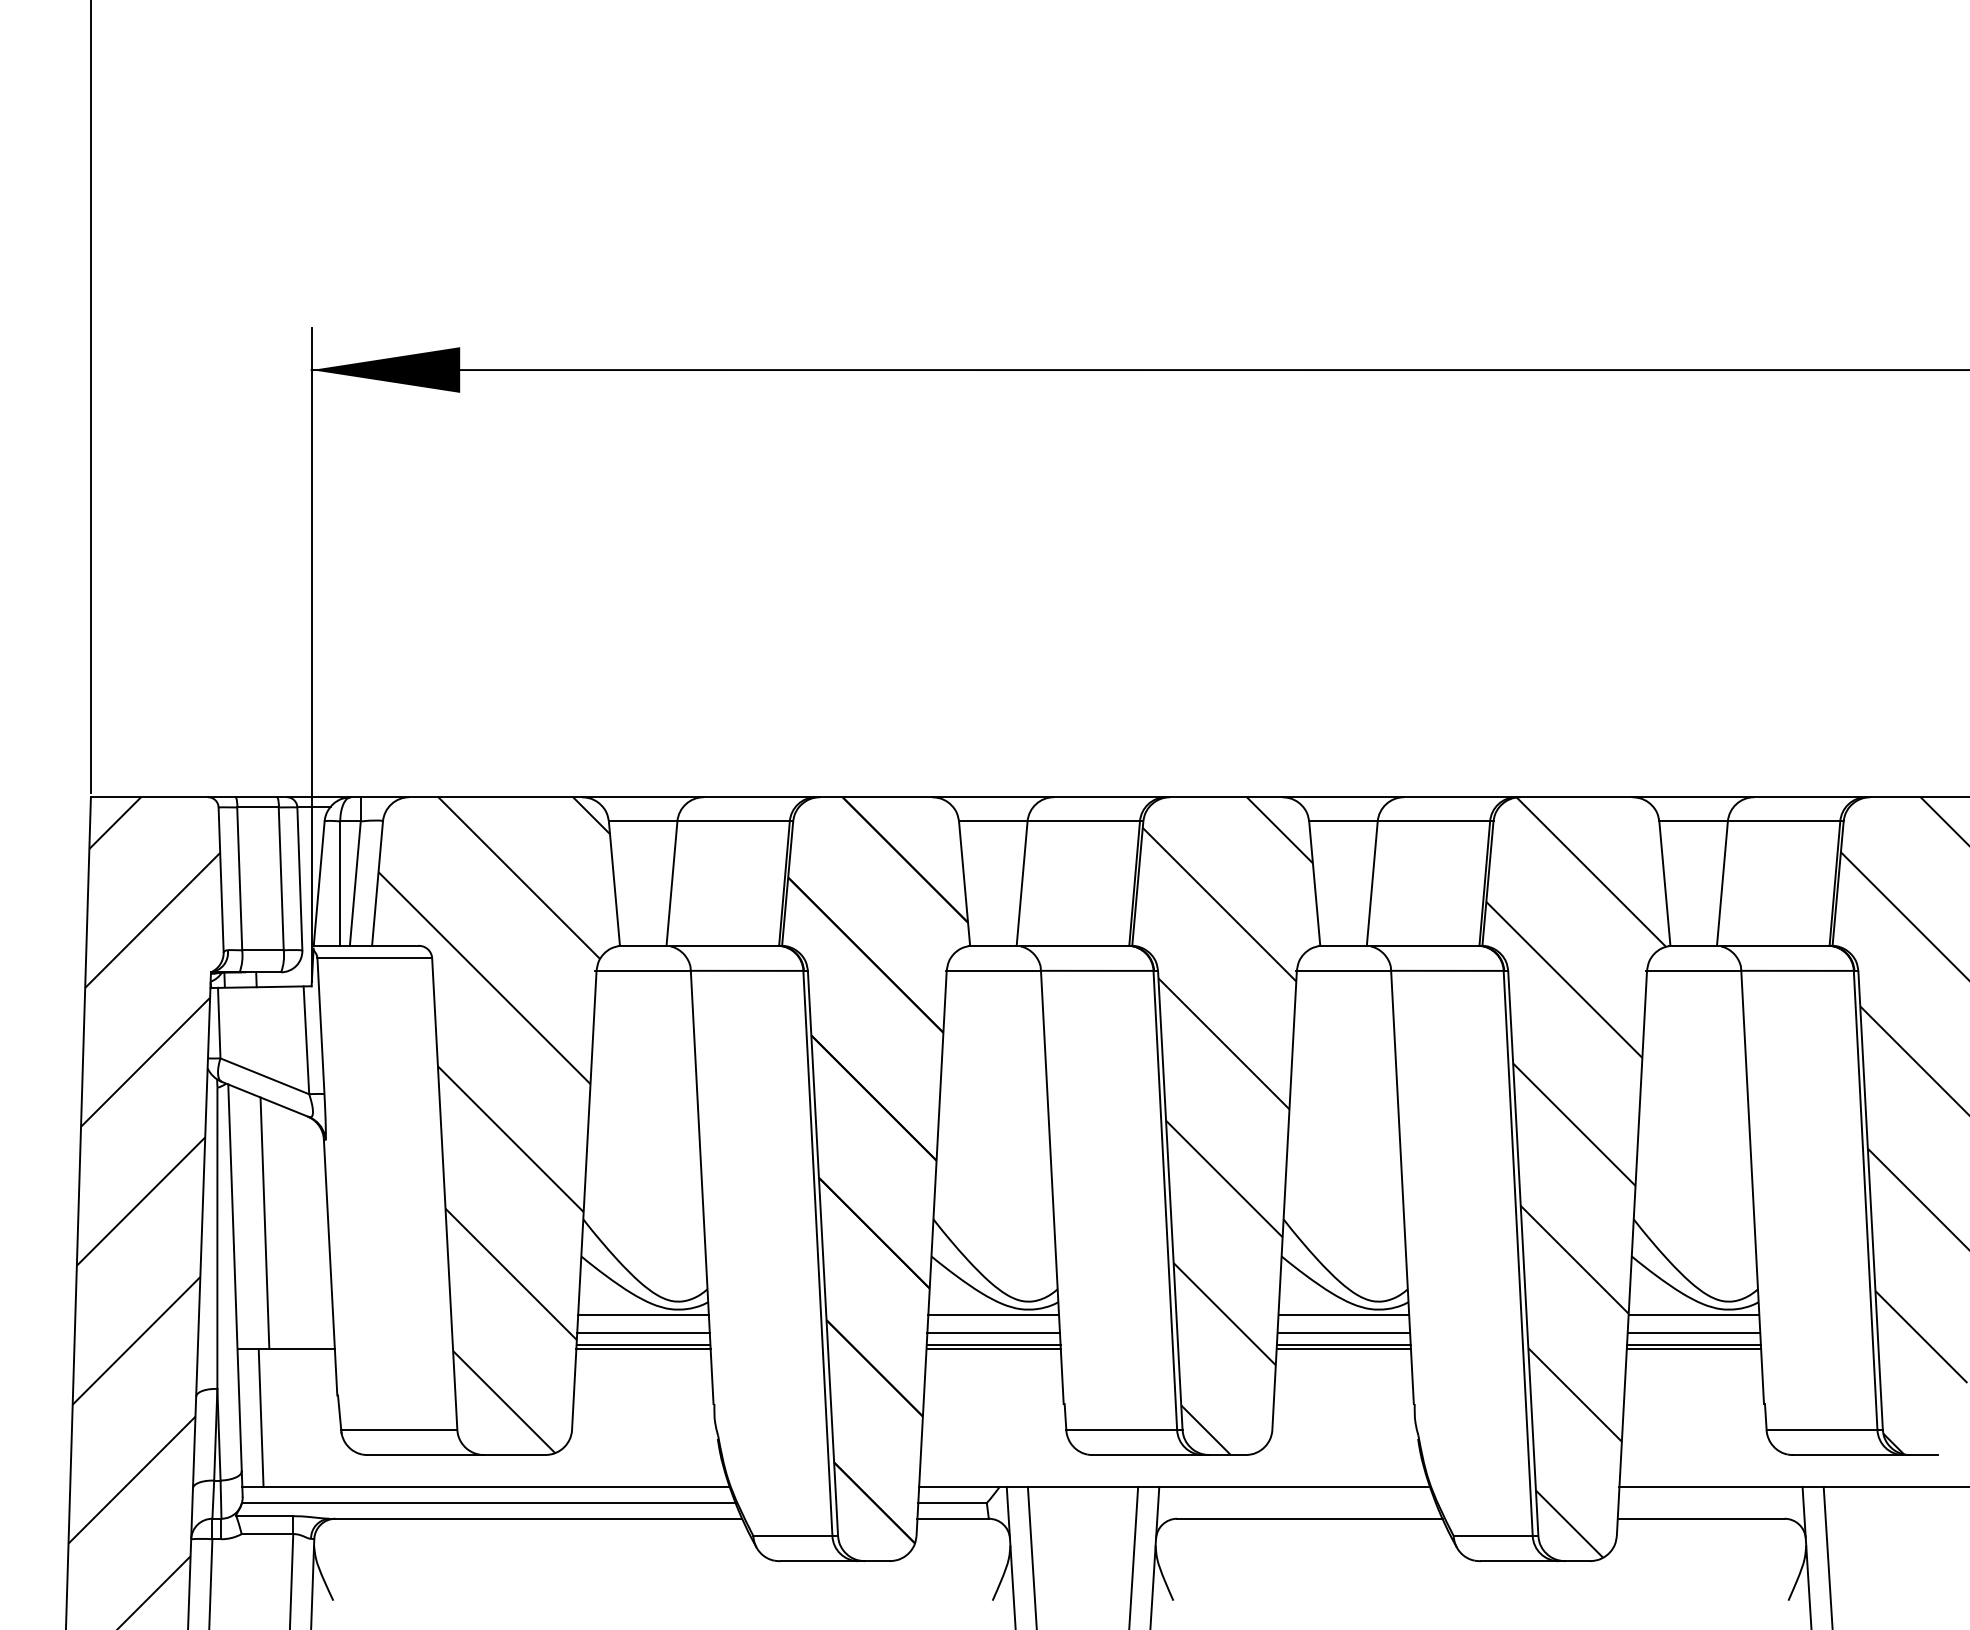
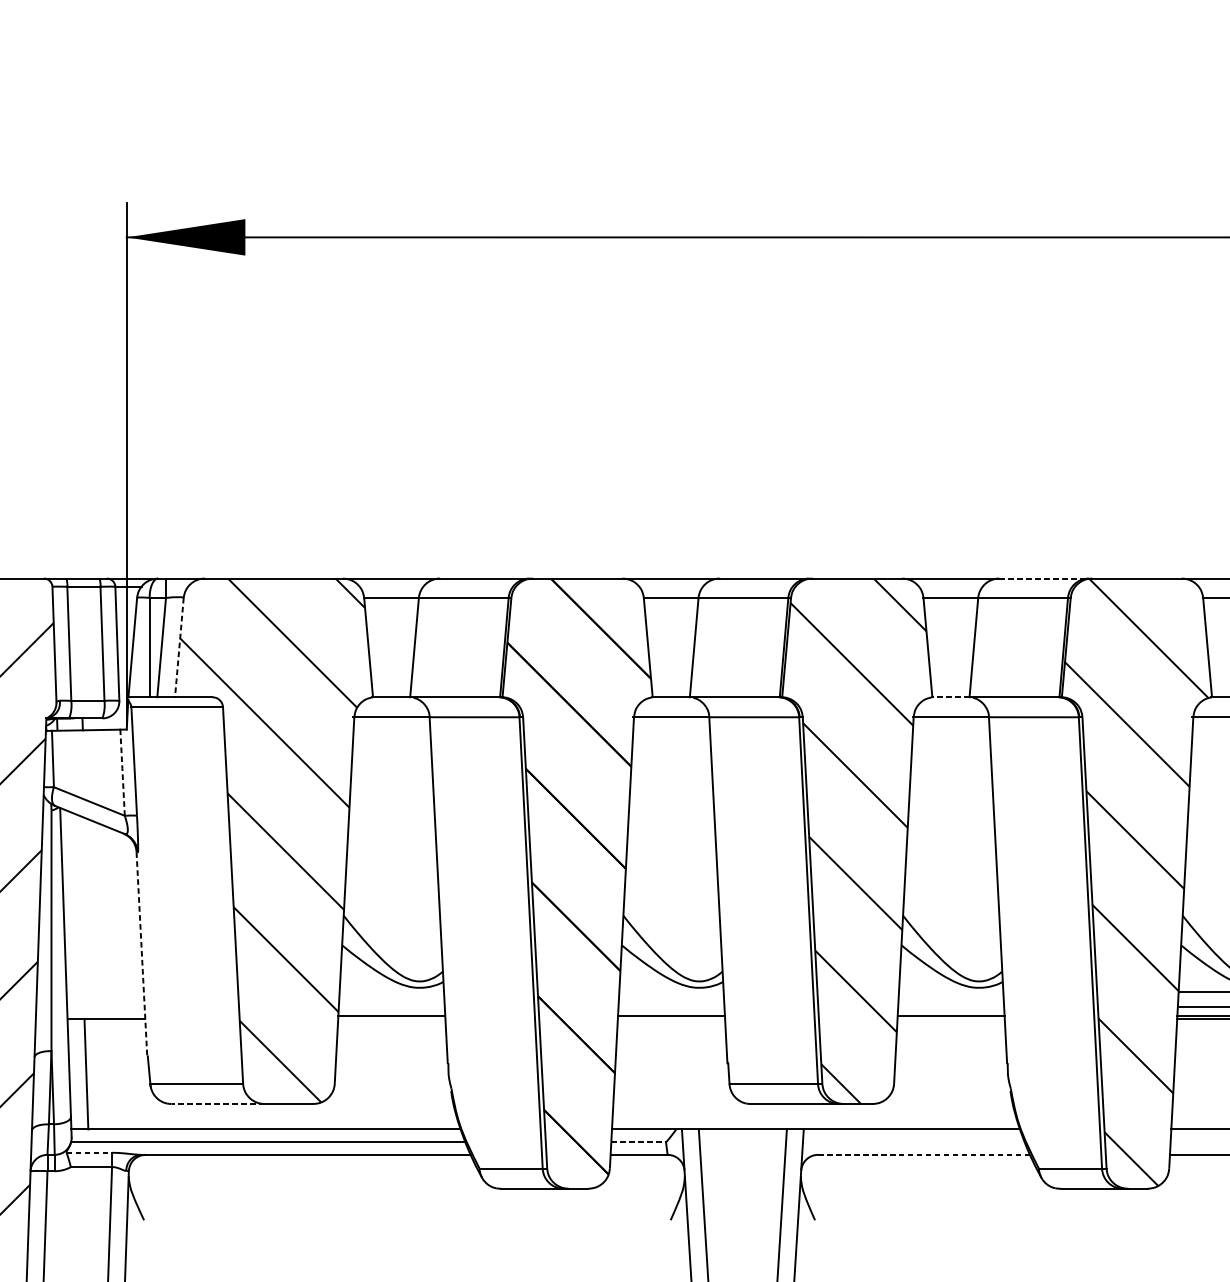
line: (1460, 797) -> (1044, 578), solid -> dashed
line: (377, 884) -> (179, 648), solid -> dashed
line: (1342, 945) -> (950, 696), solid -> dashed
line: (306, 1039) -> (122, 772), solid -> dashed
line: (264, 1222) -> (89, 918), removed
line: (330, 1267) -> (141, 954), solid -> dashed
line: (643, 1314) -> (391, 991), removed
line: (993, 1314) -> (671, 991), removed
line: (1343, 1314) -> (950, 991), removed
line: (643, 1333) -> (391, 1006), removed
line: (993, 1333) -> (671, 1006), removed
line: (1343, 1333) -> (950, 1006), removed
line: (643, 1348) -> (391, 1018), removed
line: (993, 1348) -> (671, 1018), removed
line: (1343, 1348) -> (950, 1018), removed
line: (425, 1455) -> (217, 1104), solid -> dashed
line: (953, 1503) -> (639, 1142), solid -> dashed
line: (265, 1516) -> (89, 1153), solid -> dashed
line: (1310, 1518) -> (924, 1154), solid -> dashed

